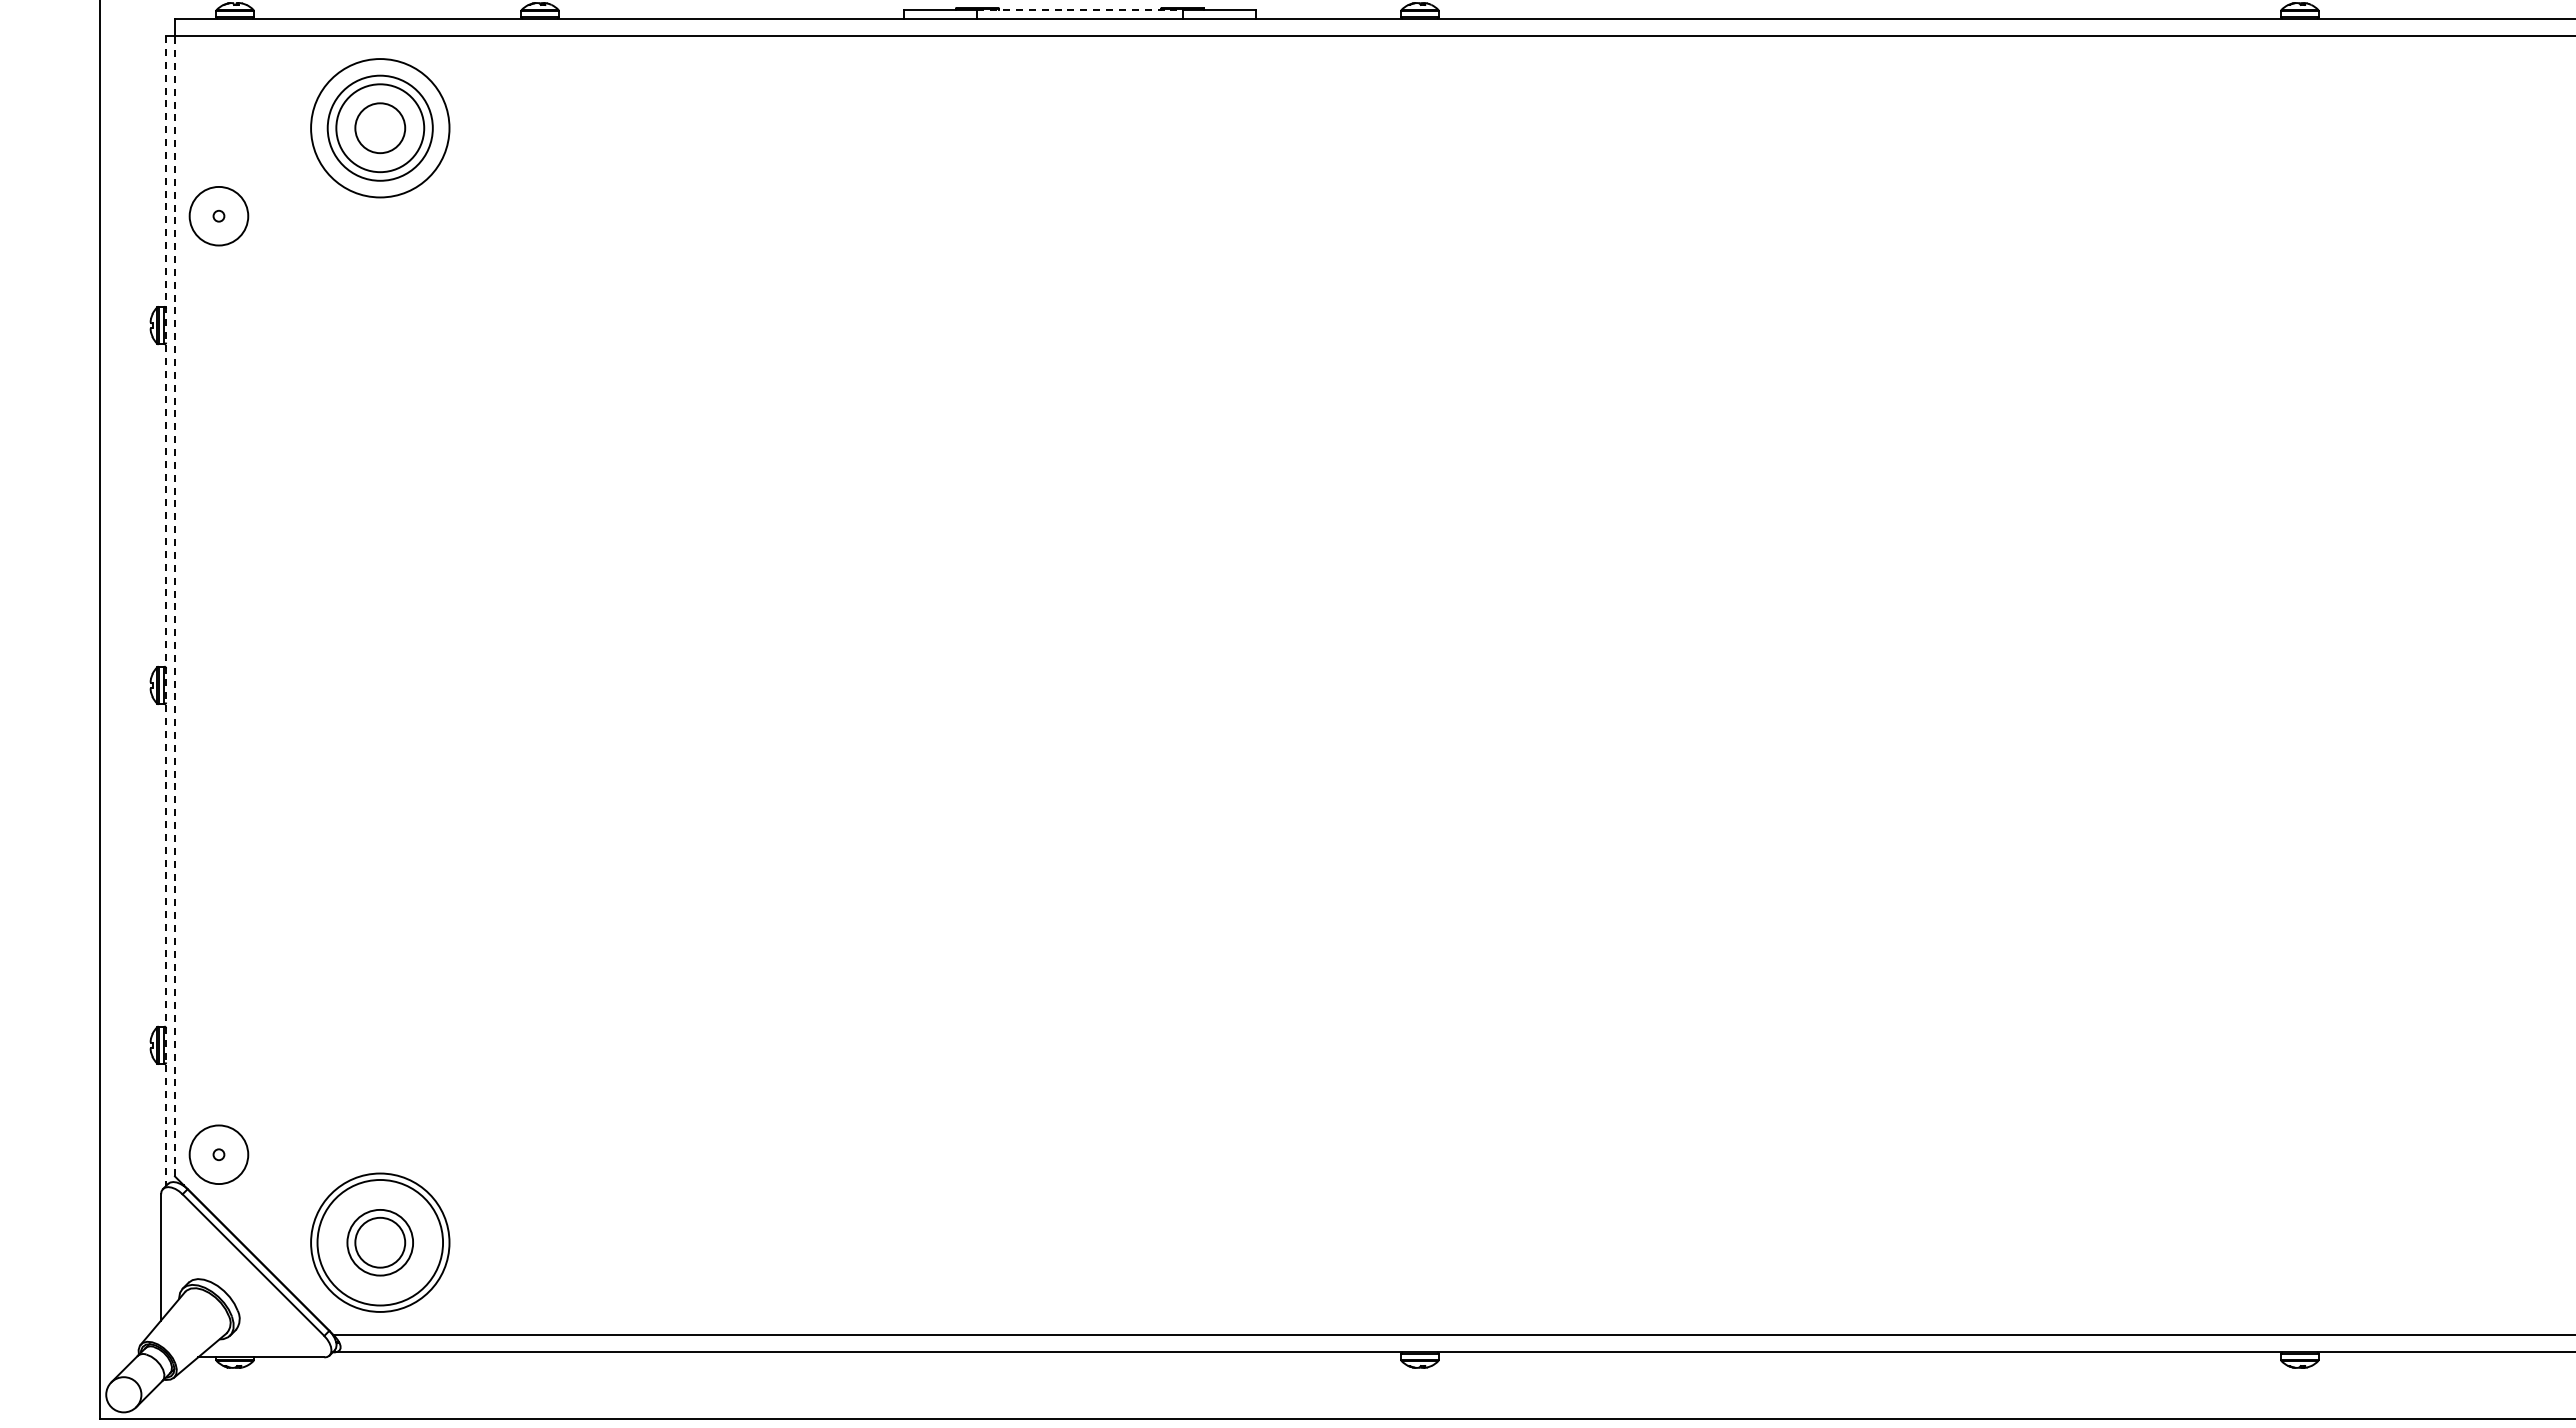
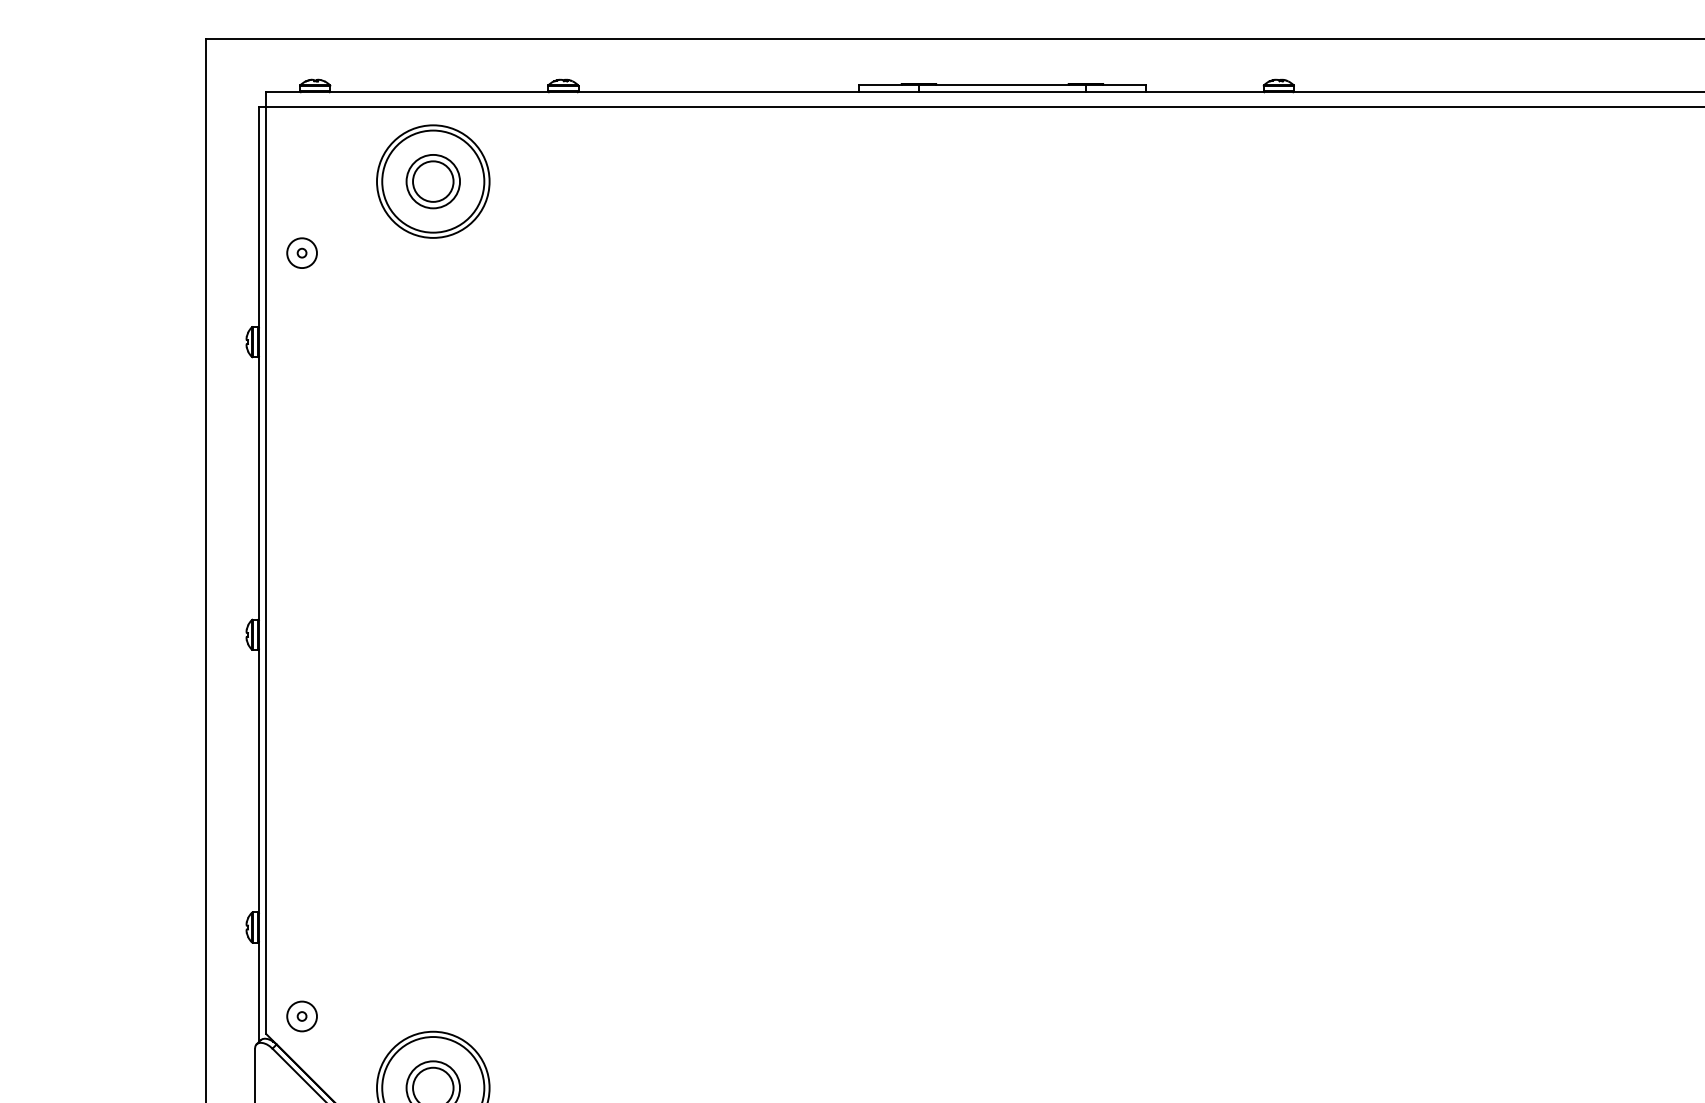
line: (1080, 9) -> (1002, 85), dashed -> solid
circle: (380, 128) -> (433, 181), size x0.62
circle: (380, 128) -> (433, 181), size x1.43
circle: (218, 215) -> (301, 252), size x0.62
line: (174, 605) -> (265, 569), dashed -> solid
line: (166, 611) -> (259, 574), dashed -> solid
circle: (218, 1154) -> (301, 1016), size x0.62

